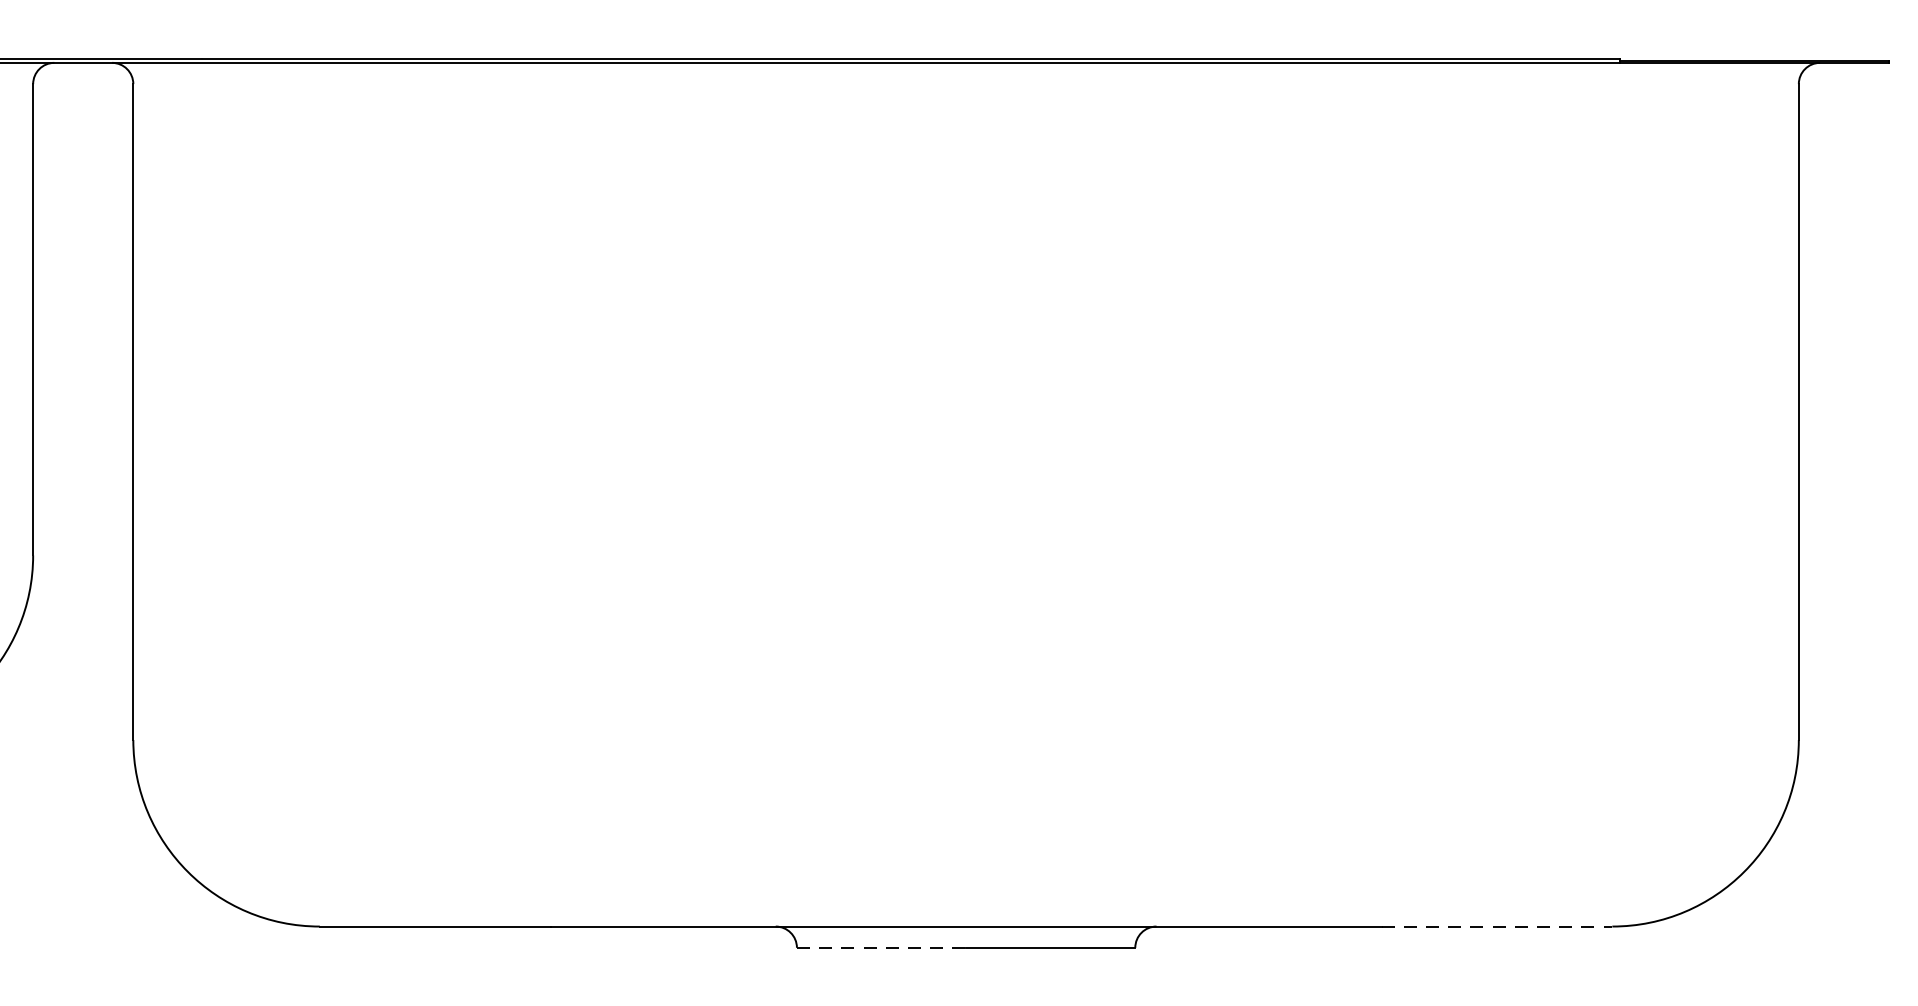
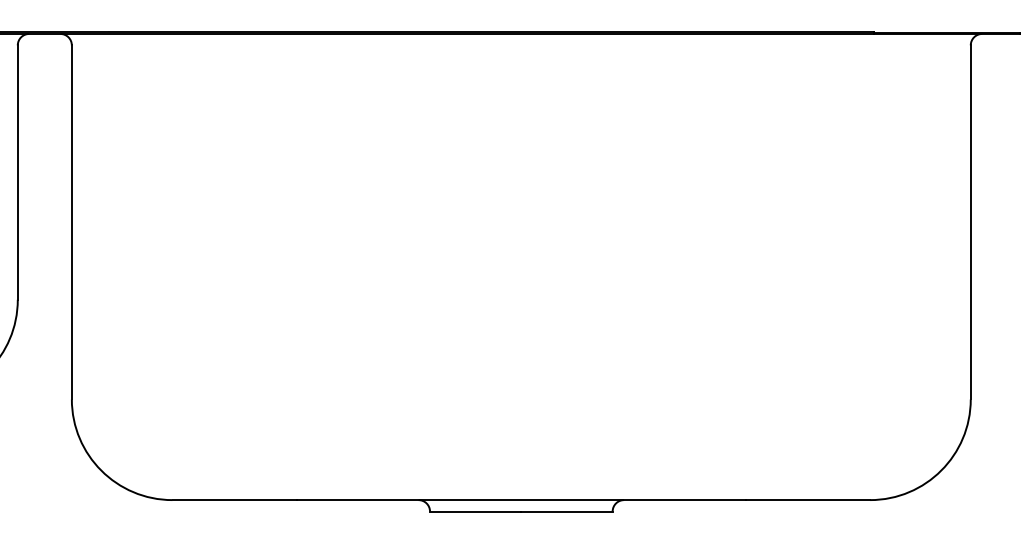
line: (1498, 927) -> (808, 500), dashed -> solid
line: (881, 947) -> (475, 511), dashed -> solid

